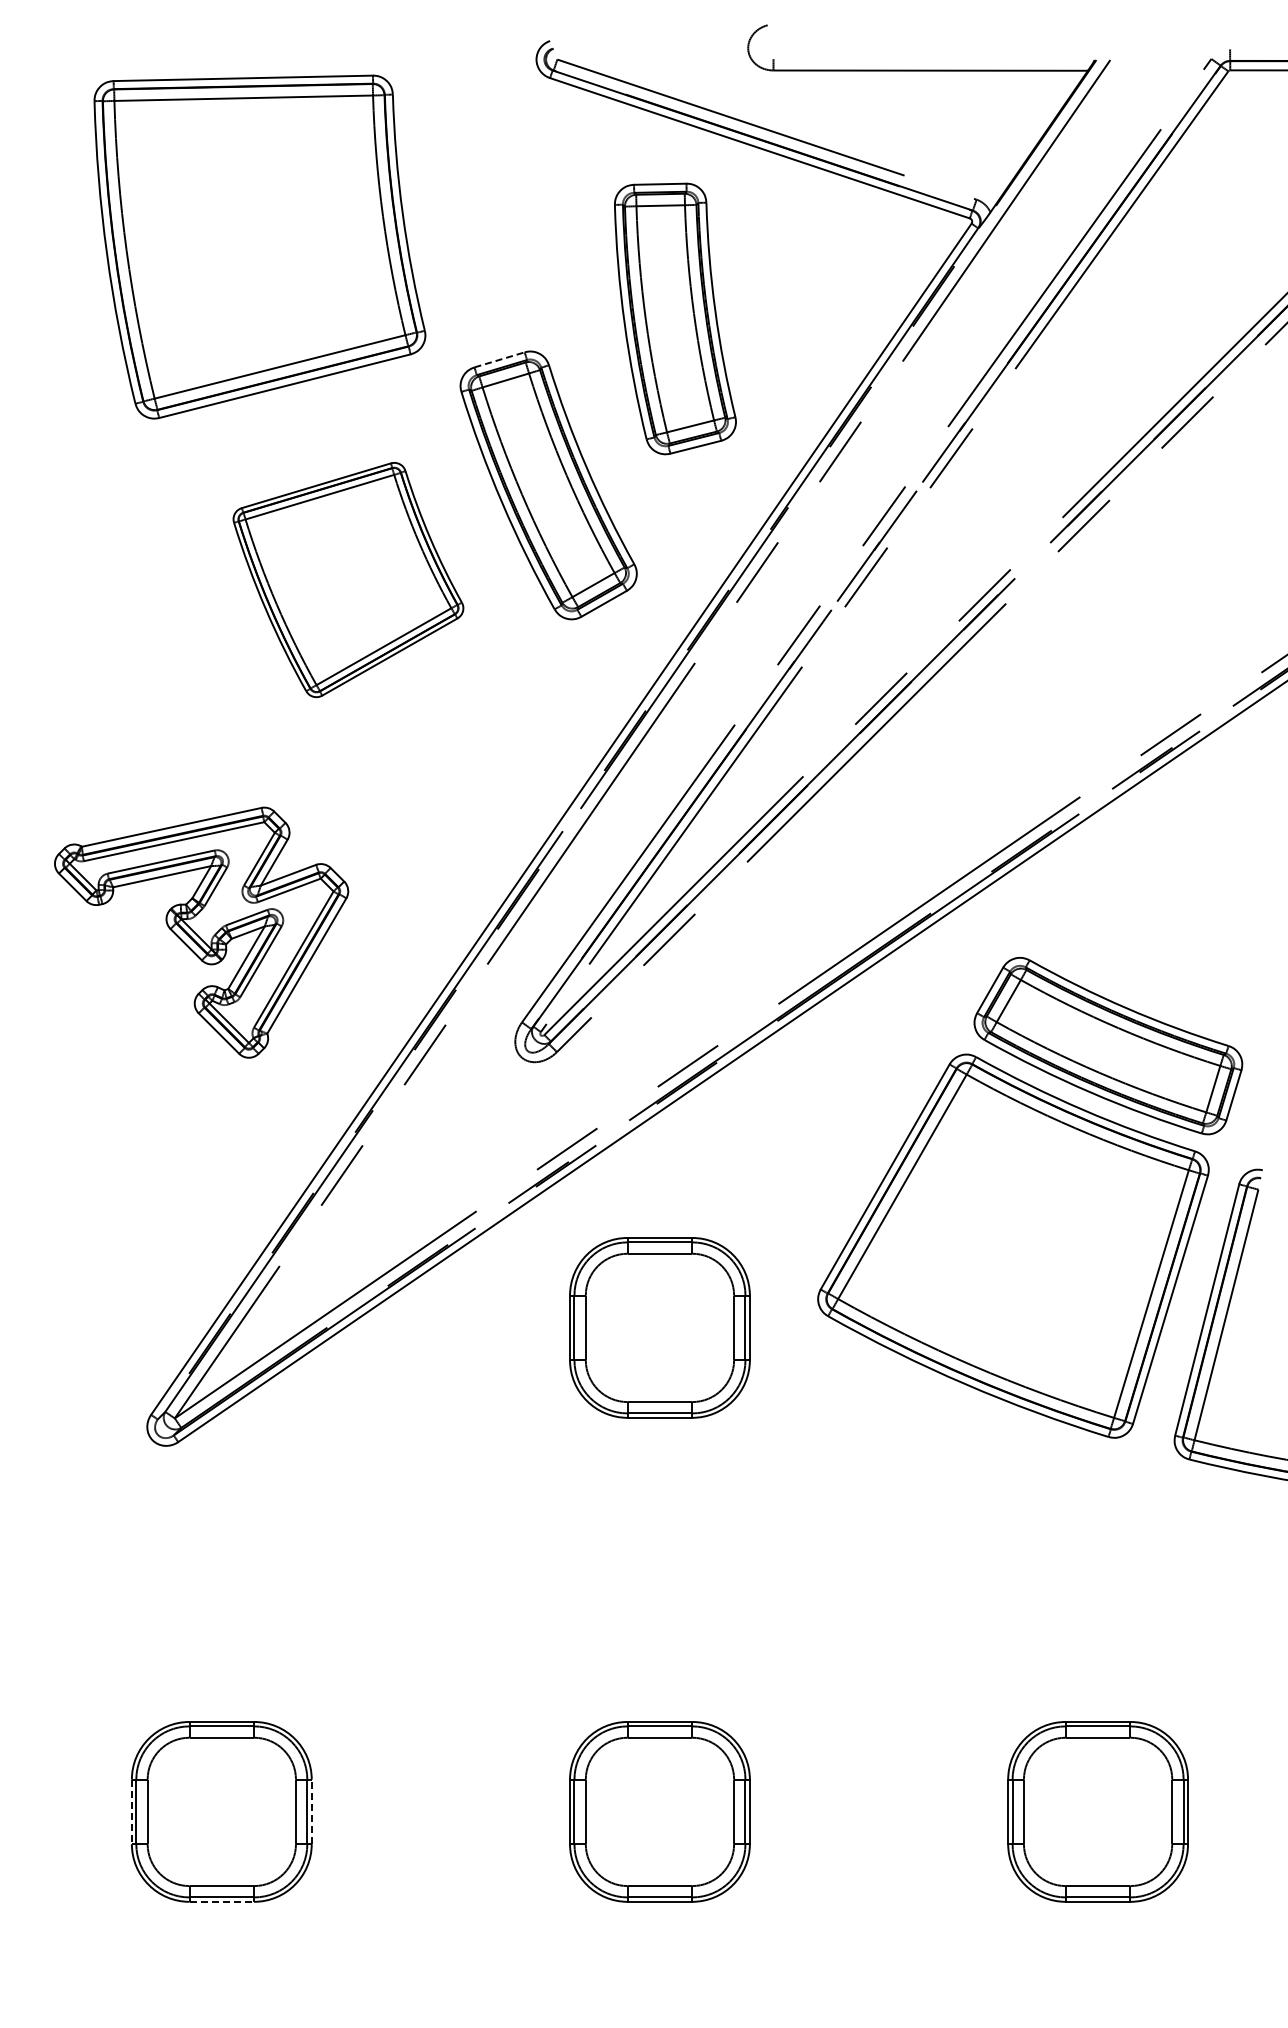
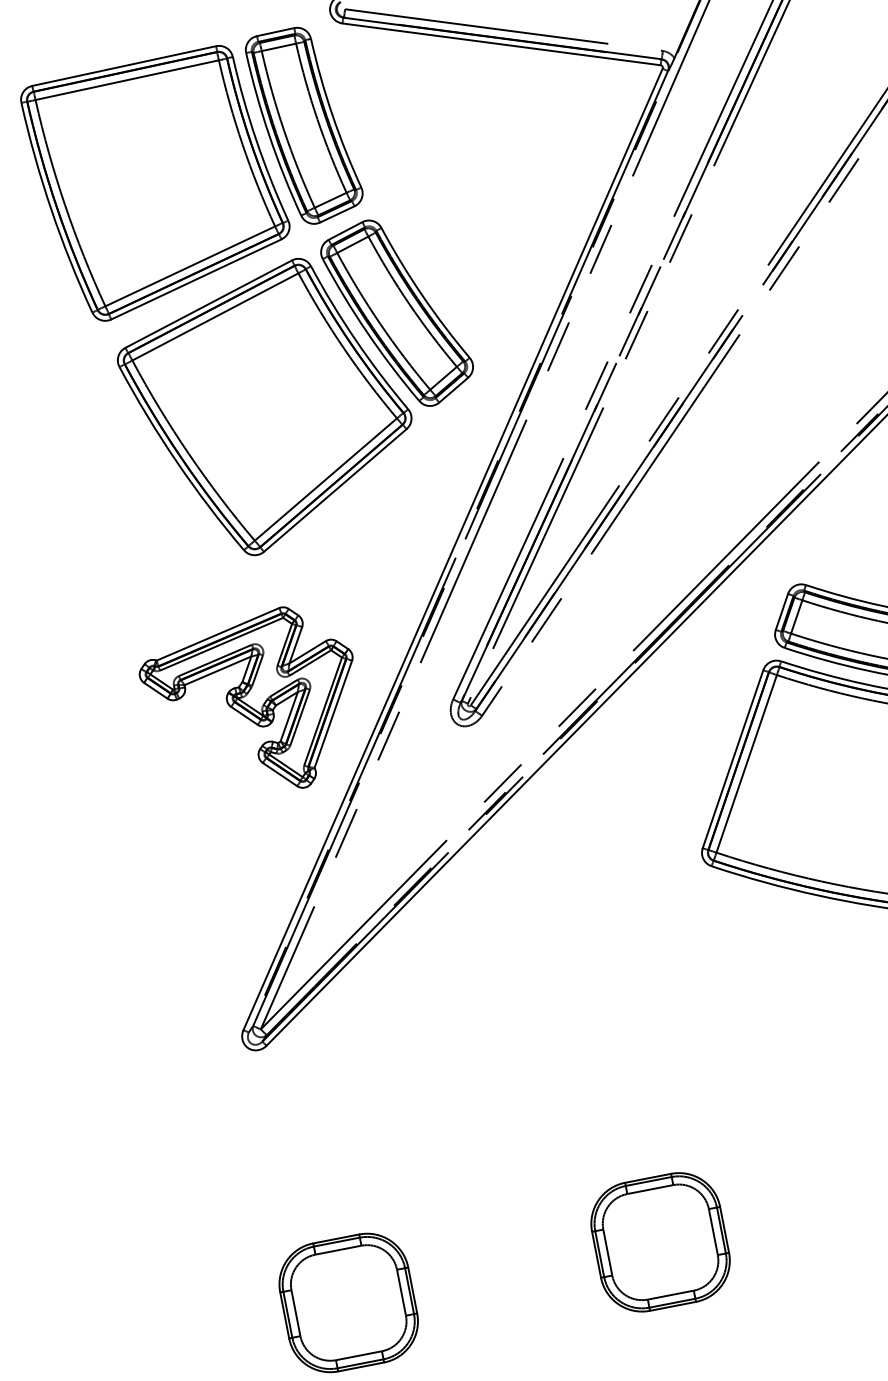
part: (675, 318) -> (305, 125), moved
line: (500, 359) -> (346, 230), dashed -> solid
part: (348, 579) -> (268, 408), size x1.67
part: (201, 932) -> (253, 705), moved
part: (659, 1327) -> (593, 897), removed
line: (311, 1811) -> (412, 1290), dashed -> solid
line: (131, 1812) -> (284, 1315), dashed -> solid
line: (222, 1901) -> (361, 1366), dashed -> solid

